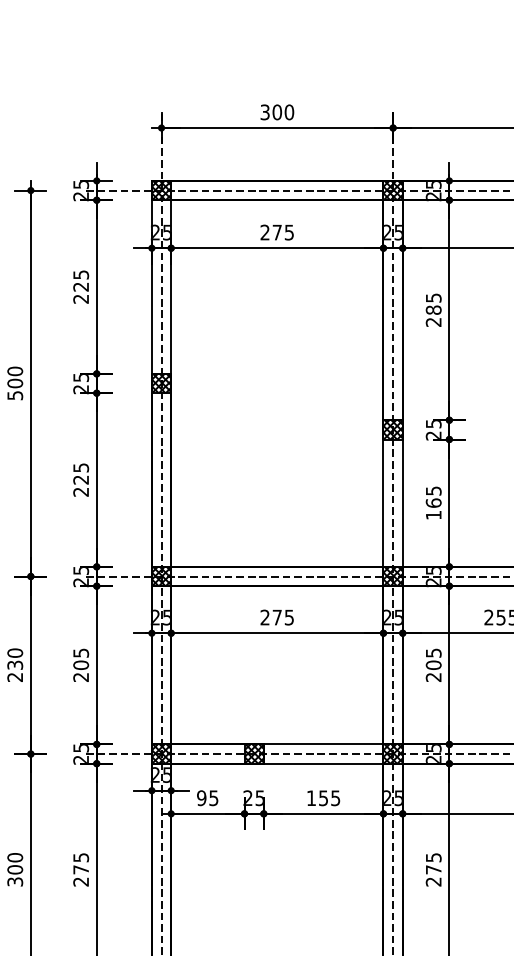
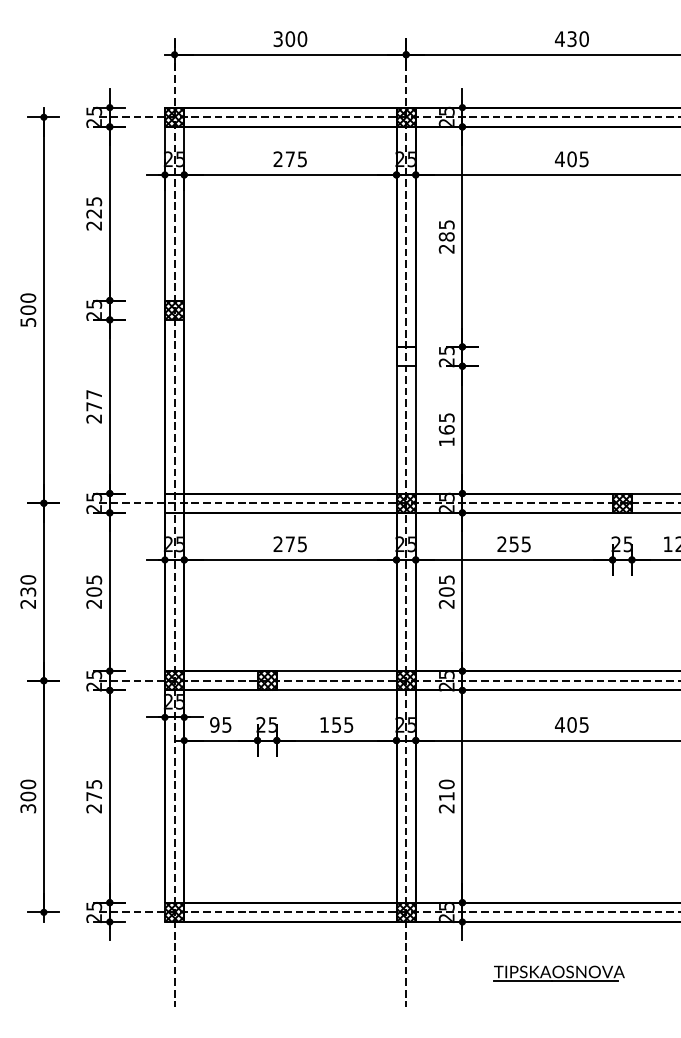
hatch: (392, 429) -> (405, 356), removed
text: (81, 473) -> (94, 400), 225 -> 277
hatch: (161, 575) -> (174, 502), removed
text: (433, 862) -> (446, 789), 275 -> 210

